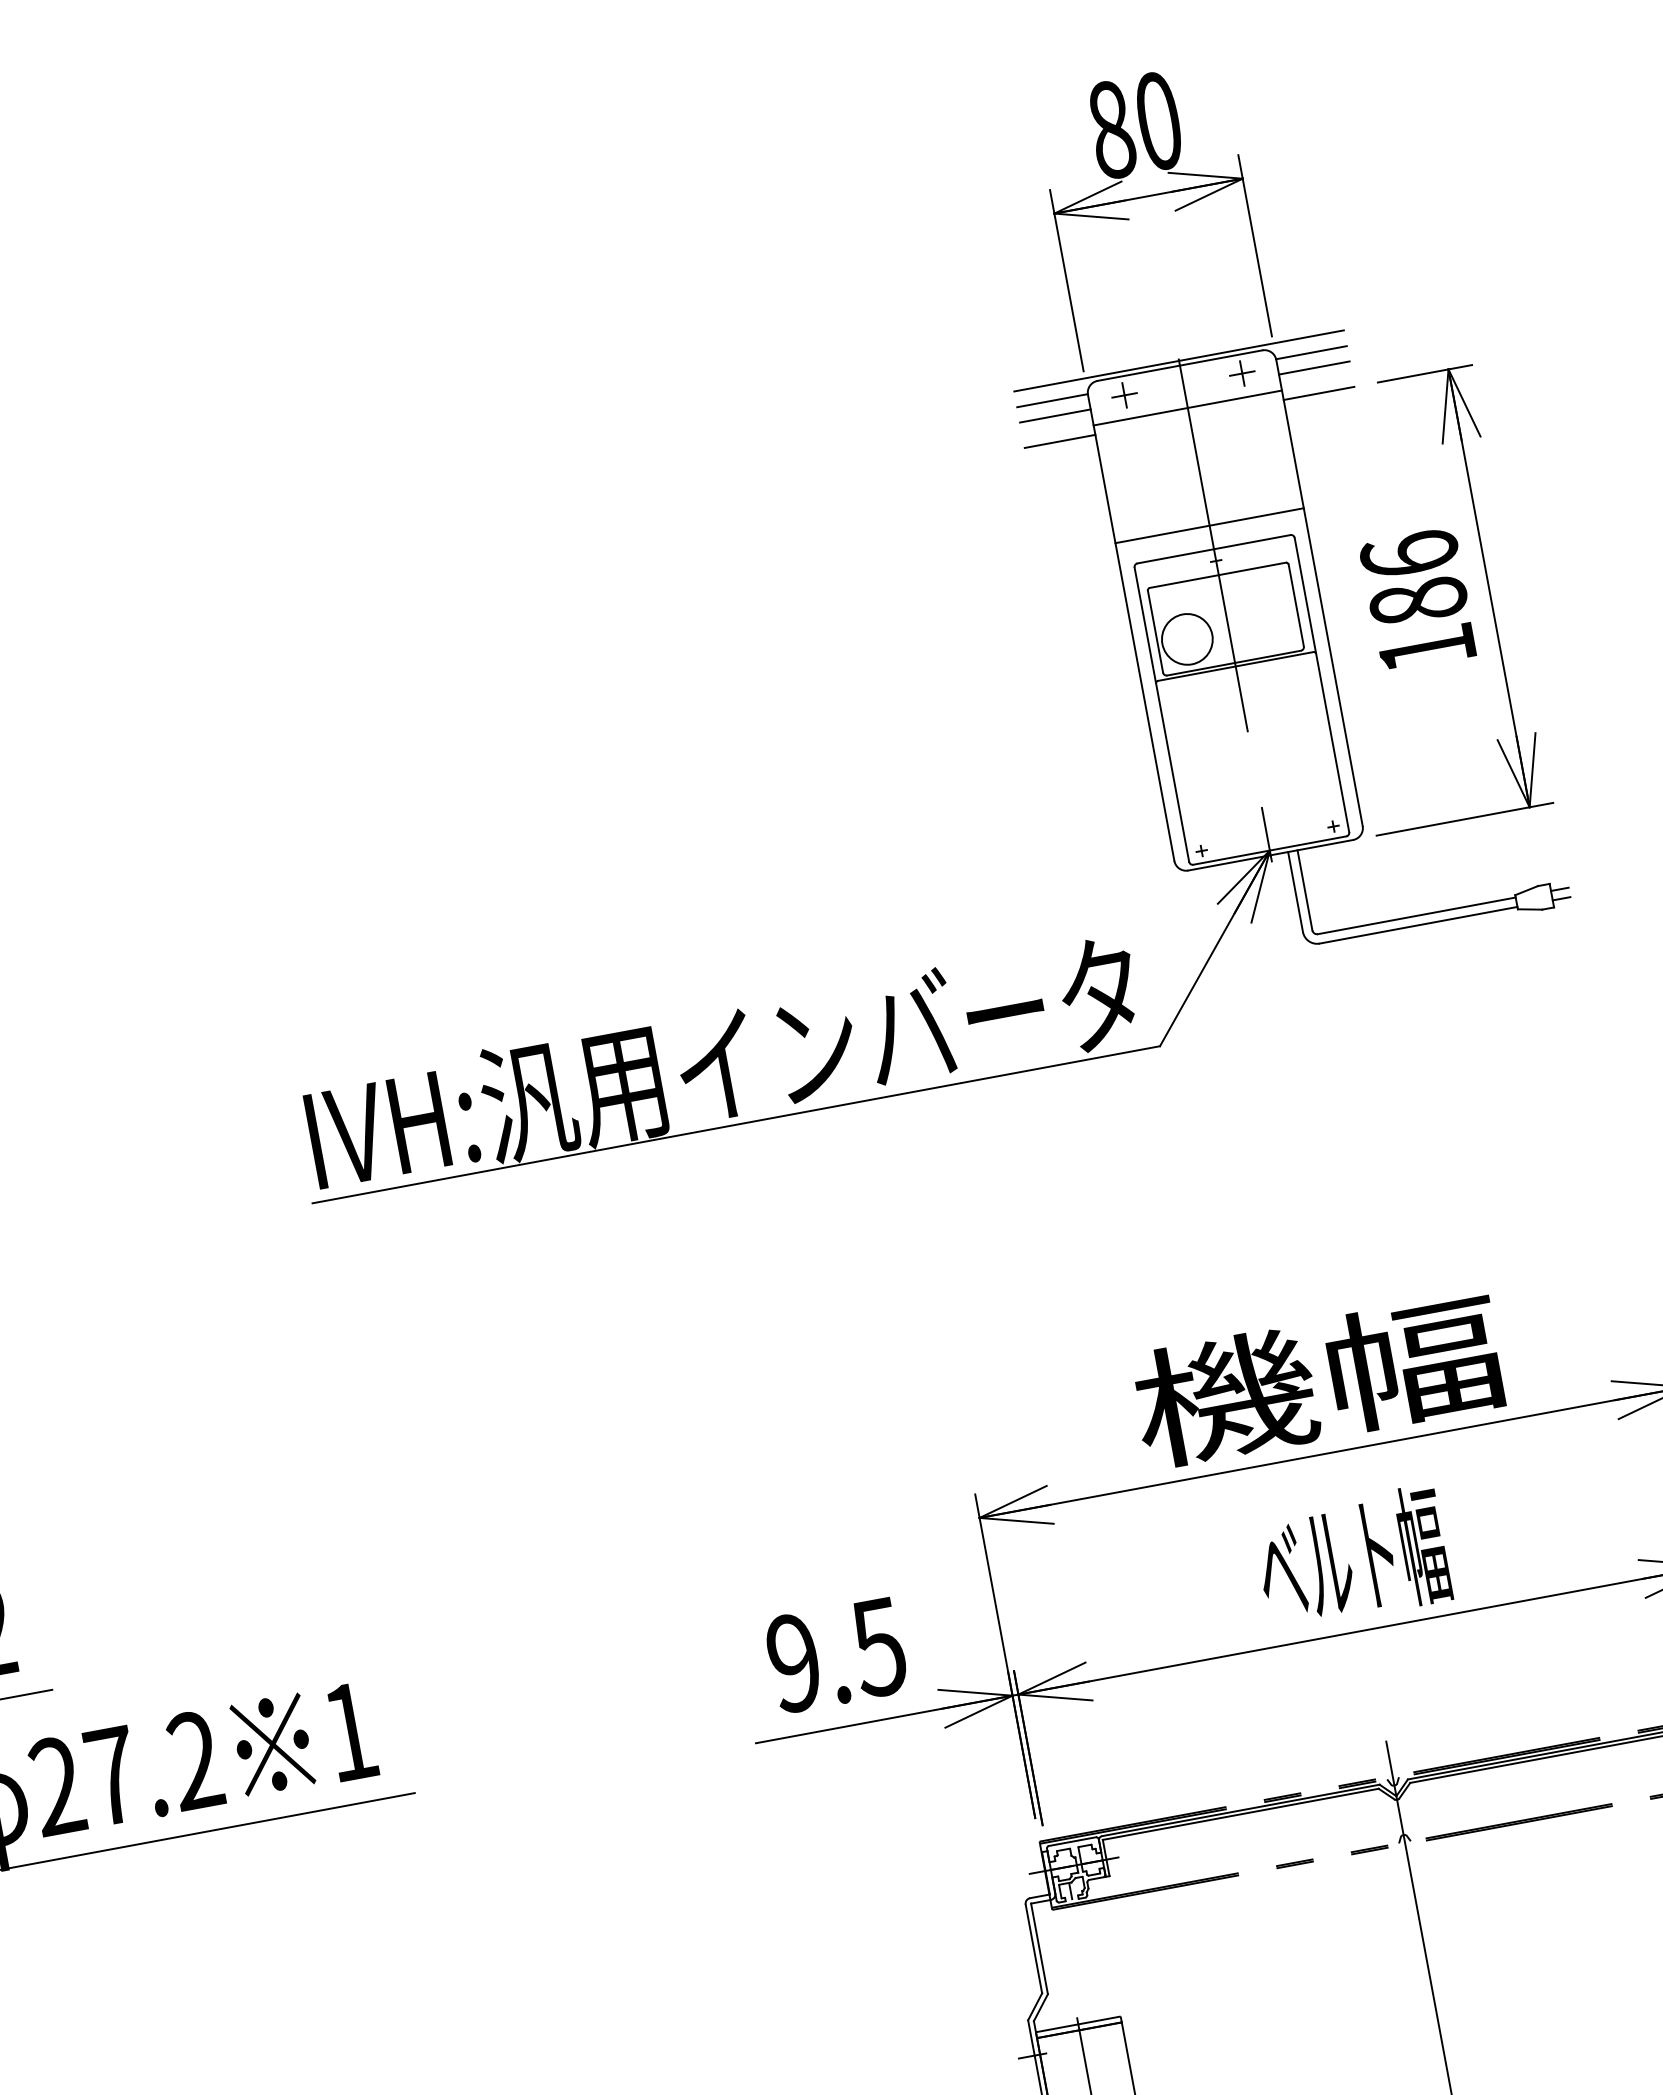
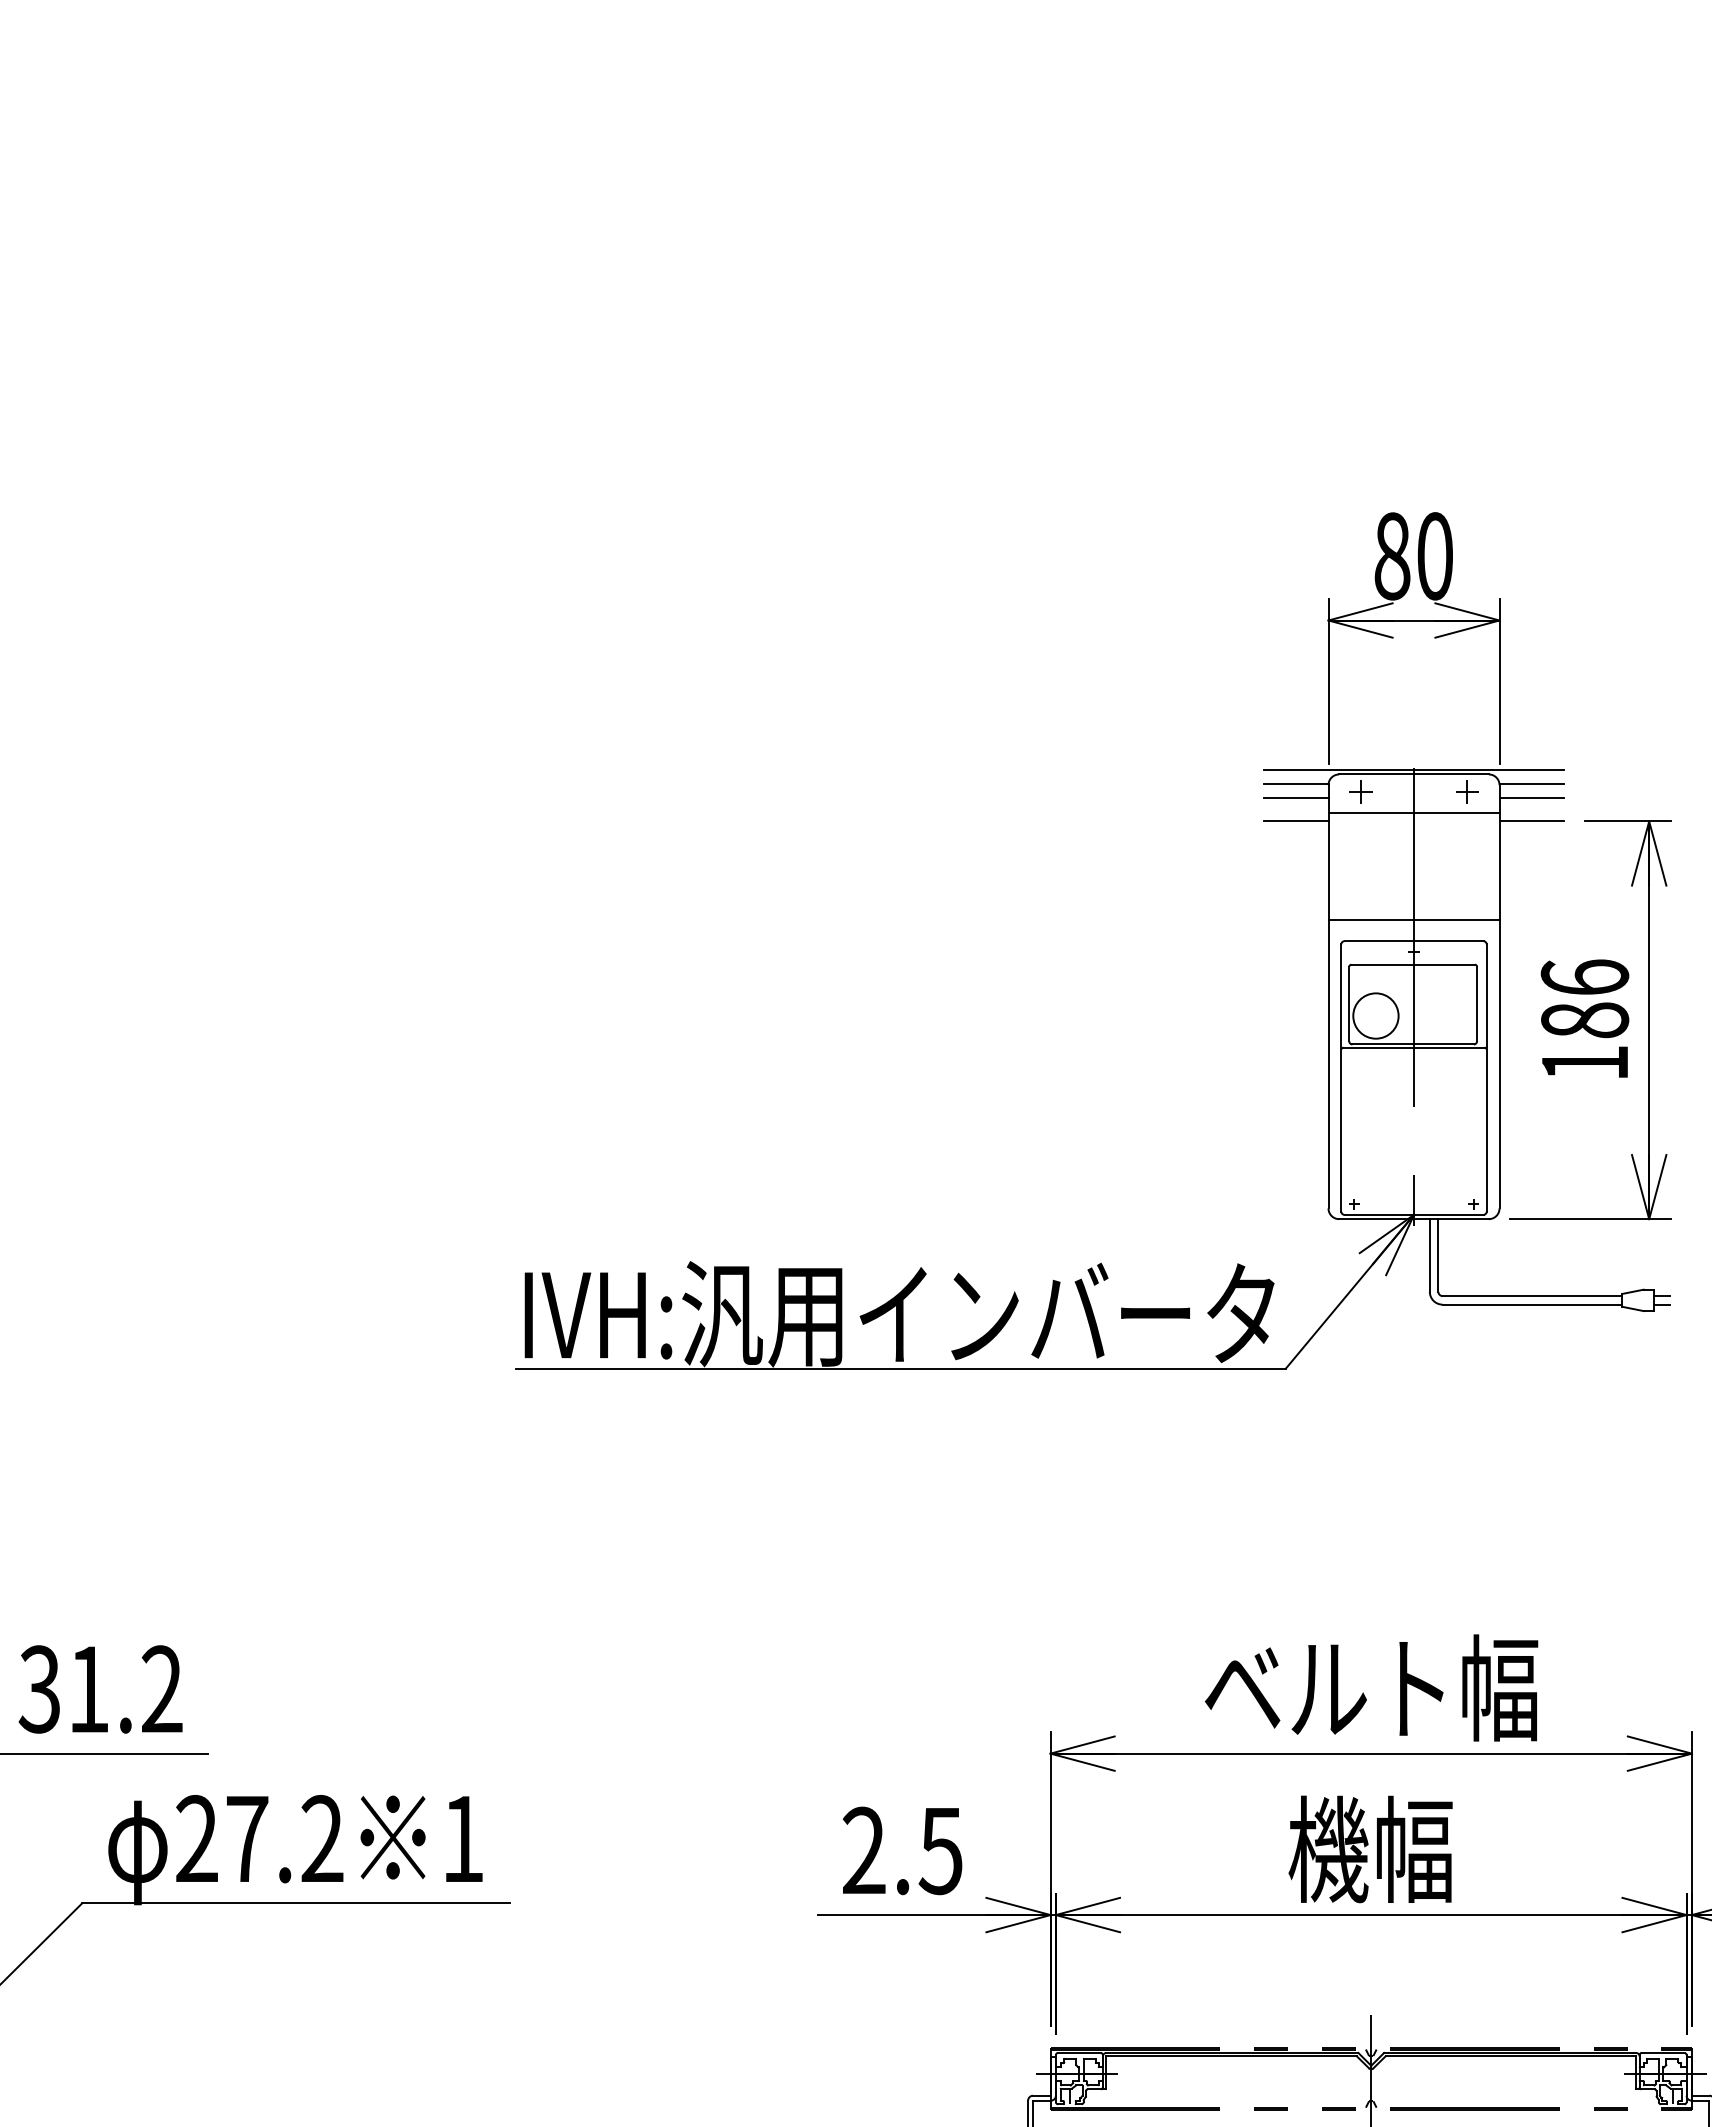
text: (1319, 1379) -> (1371, 1687), 機幅 -> ベルト幅
text: (1352, 1558) -> (1371, 1849), ベルト幅 -> 機幅
text: (793, 1663) -> (863, 1851), 9.5 -> 2.5

